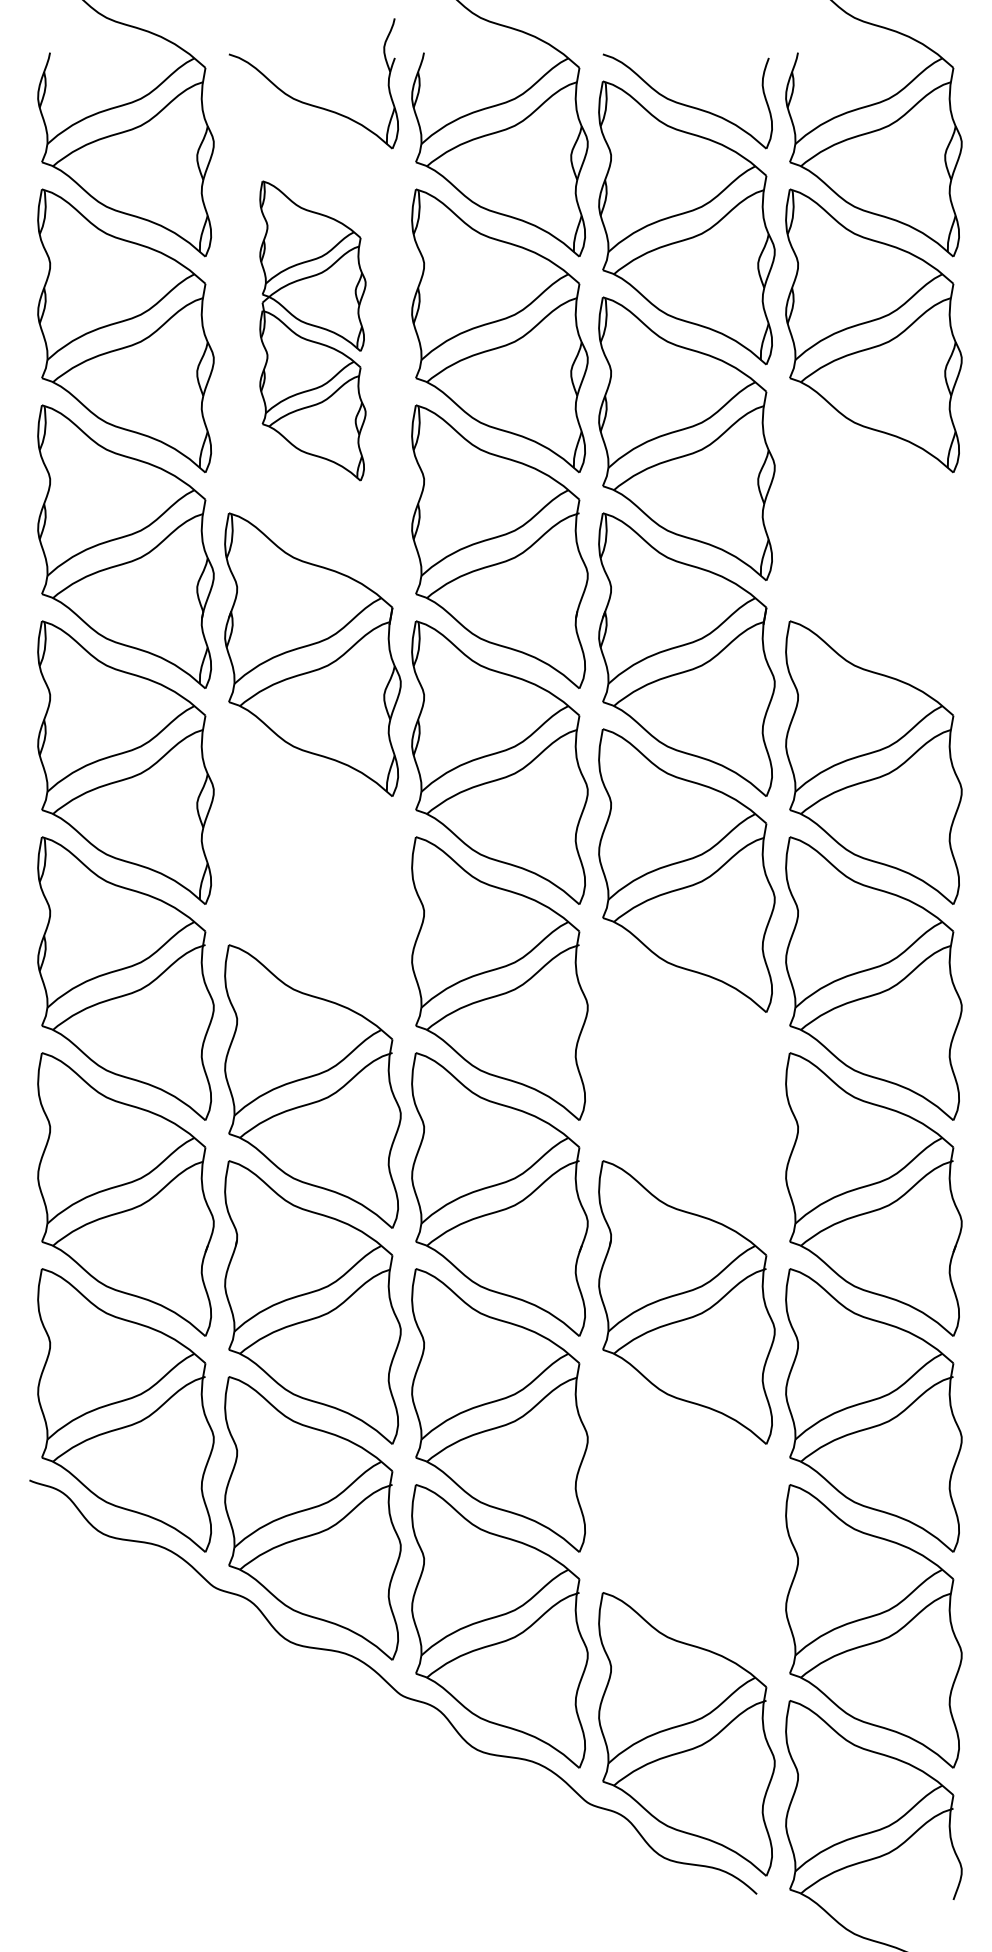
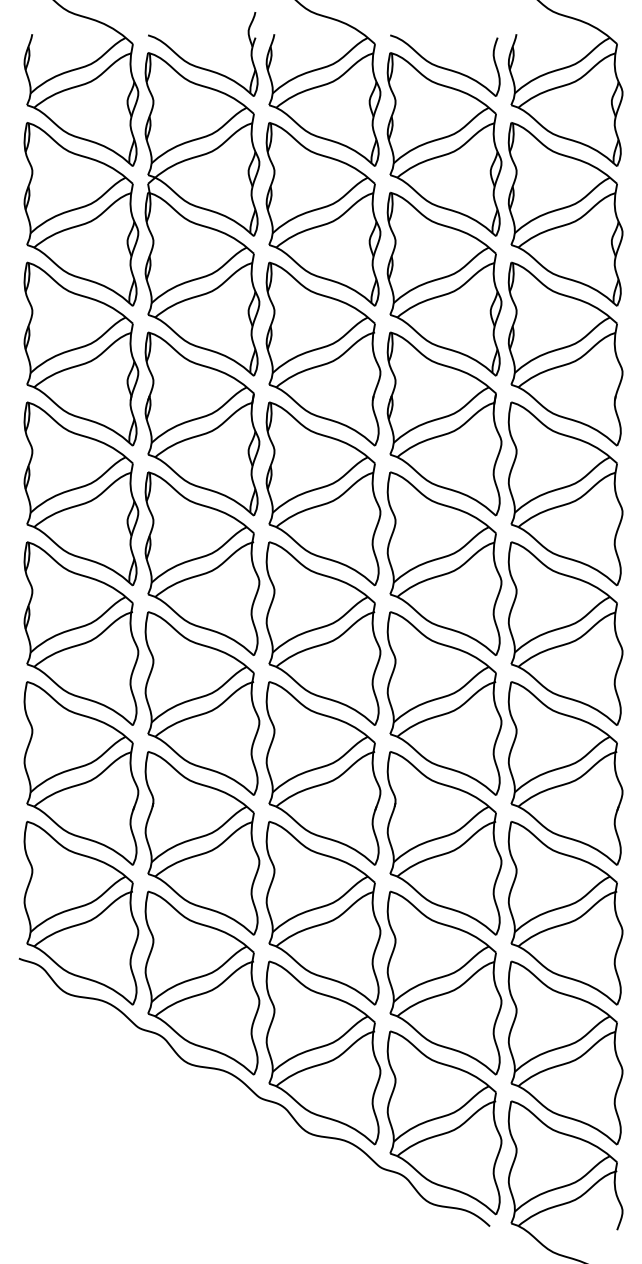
part: (312, 331) -> (202, 214), size x1.67
part: (873, 545) -> (565, 353), added
part: (312, 870) -> (202, 563), added
part: (686, 1086) -> (444, 703), added
part: (686, 1517) -> (444, 982), added

